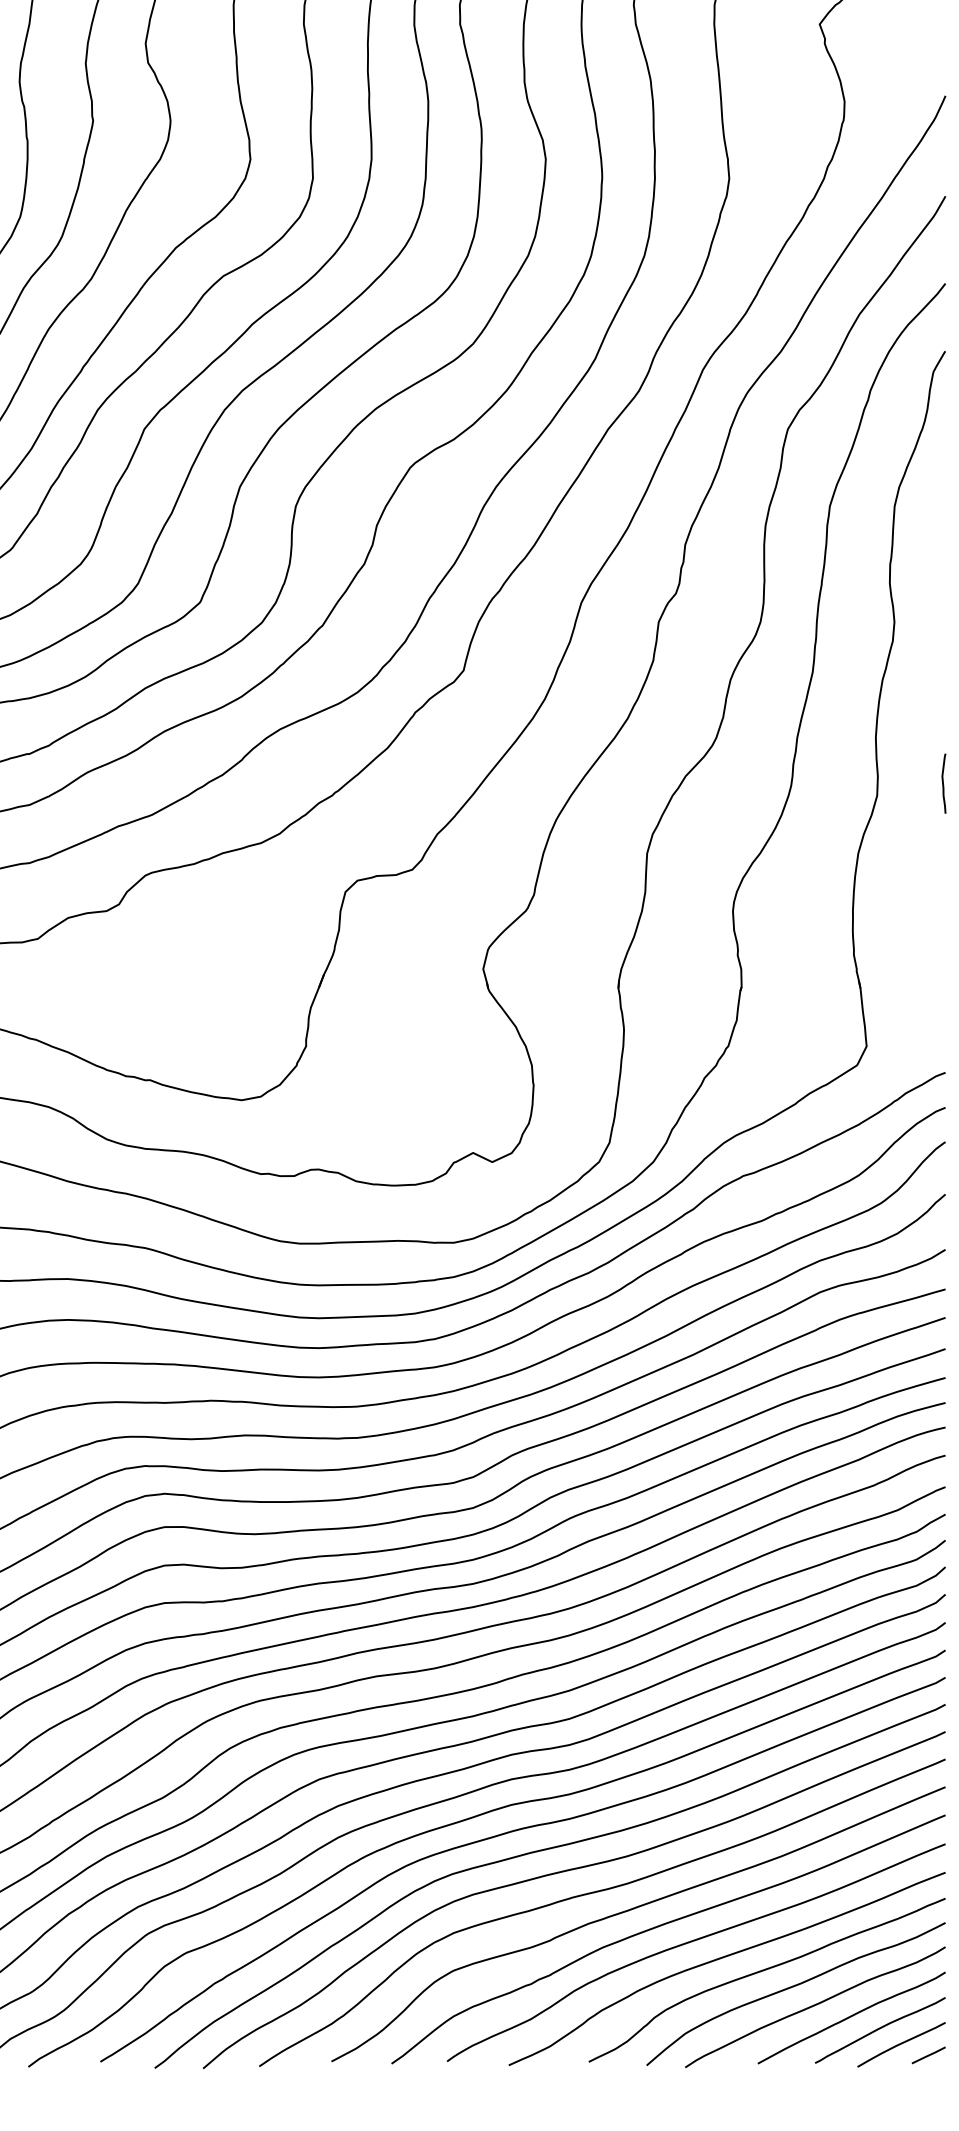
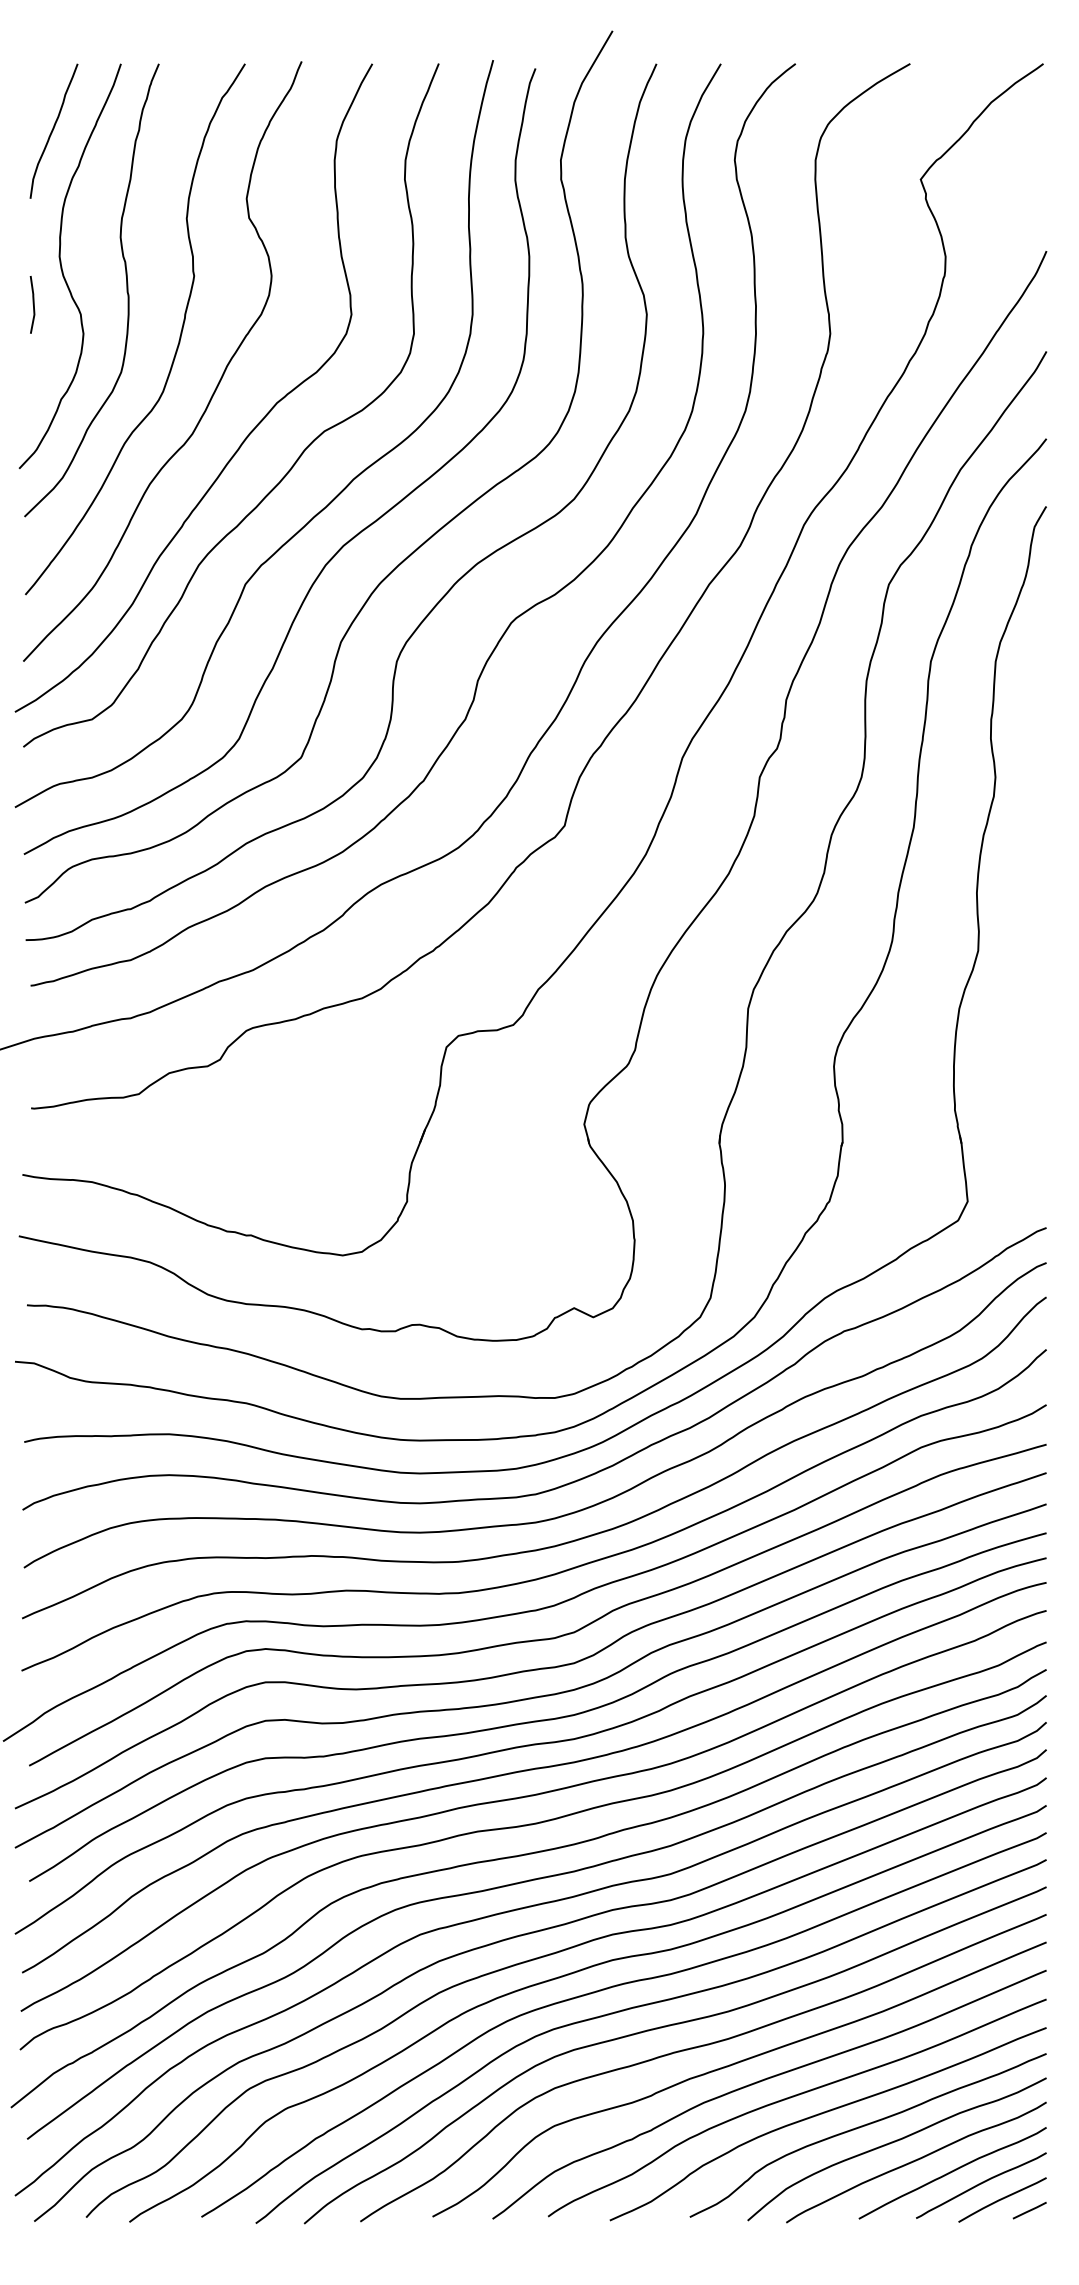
curve: (943, 783) -> (1044, 938), removed

